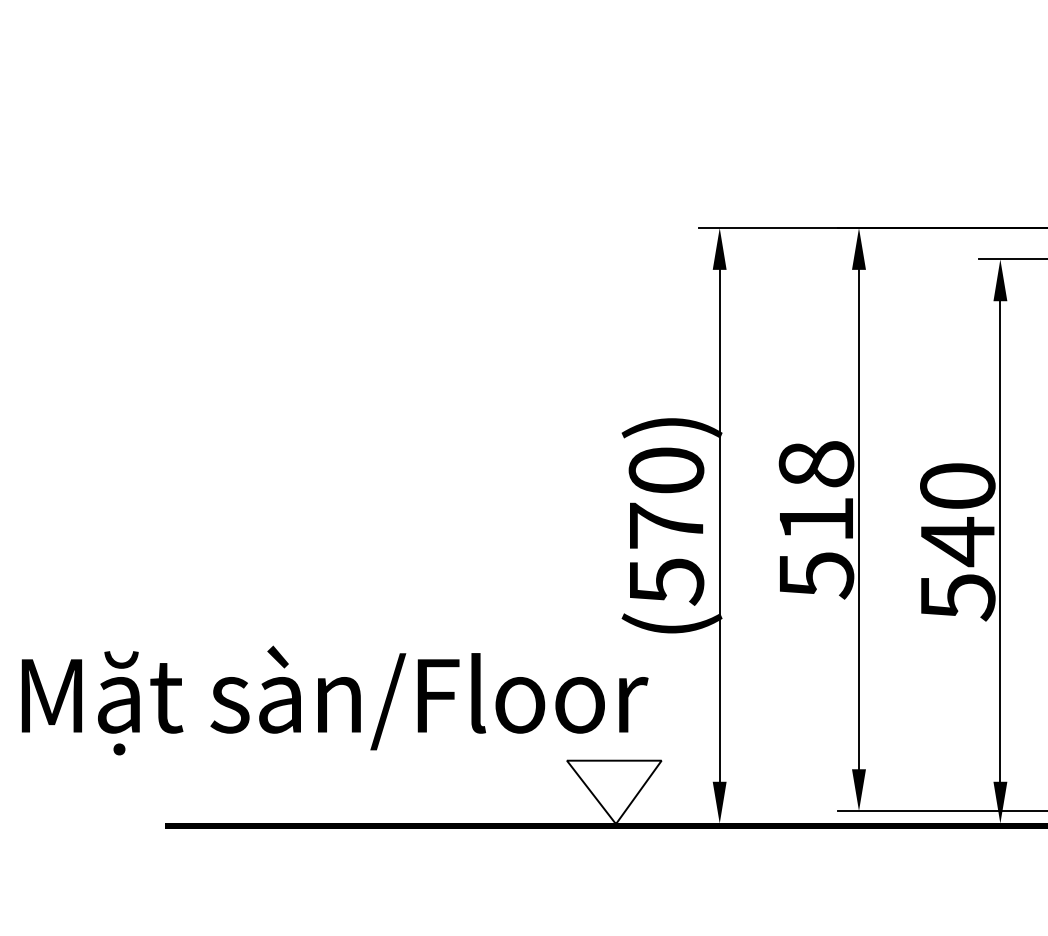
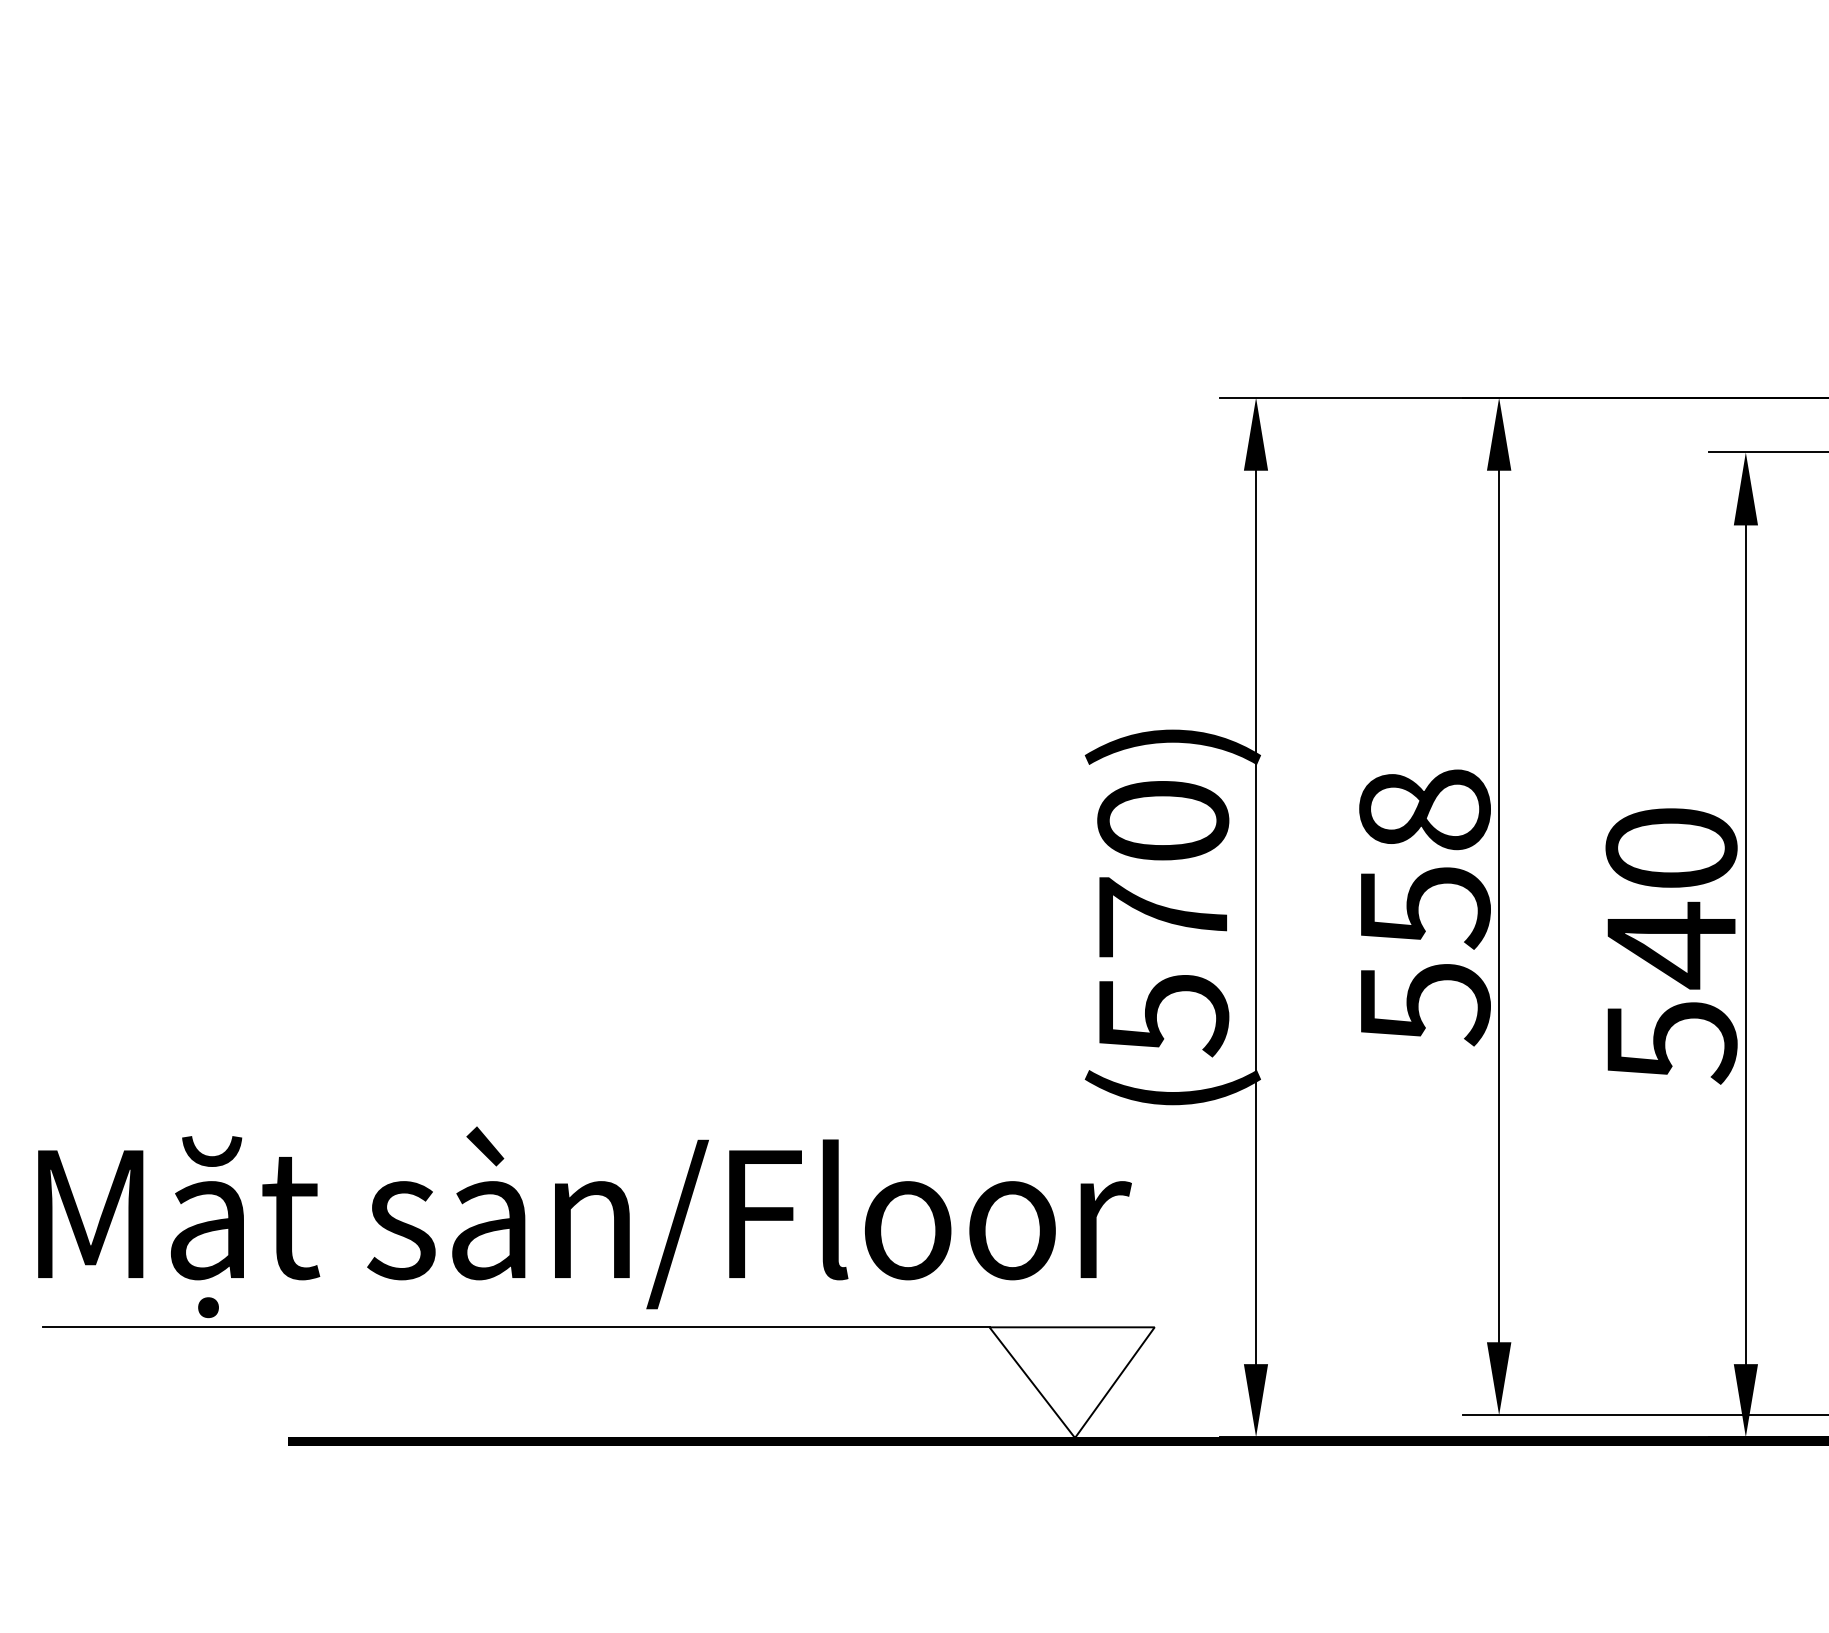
text: (817, 520) -> (1426, 908), 518 -> 558
line: (295, 760) -> (515, 1326), added

